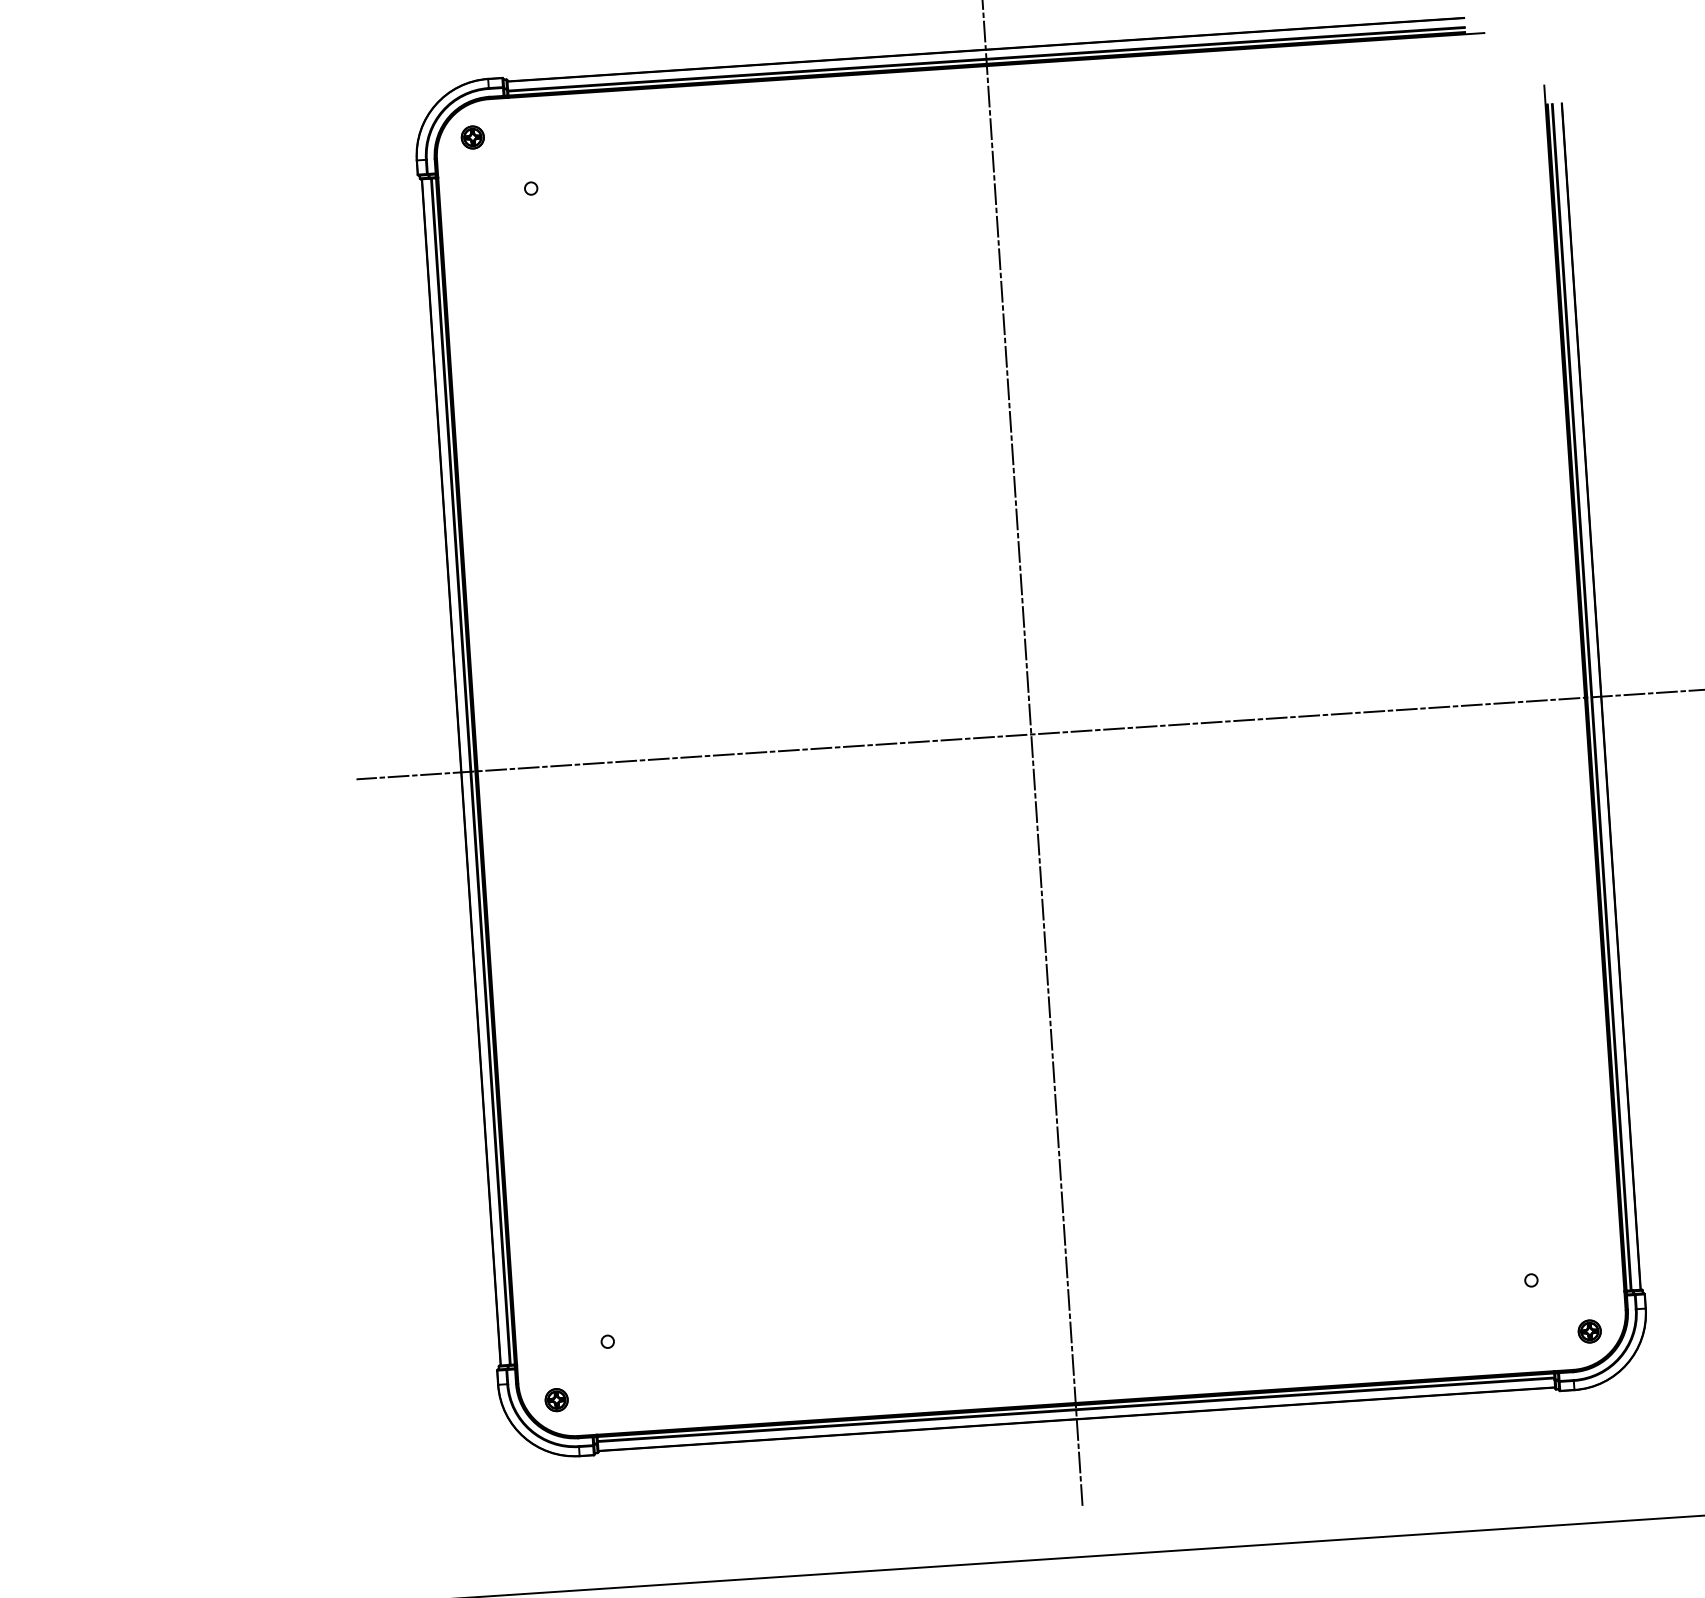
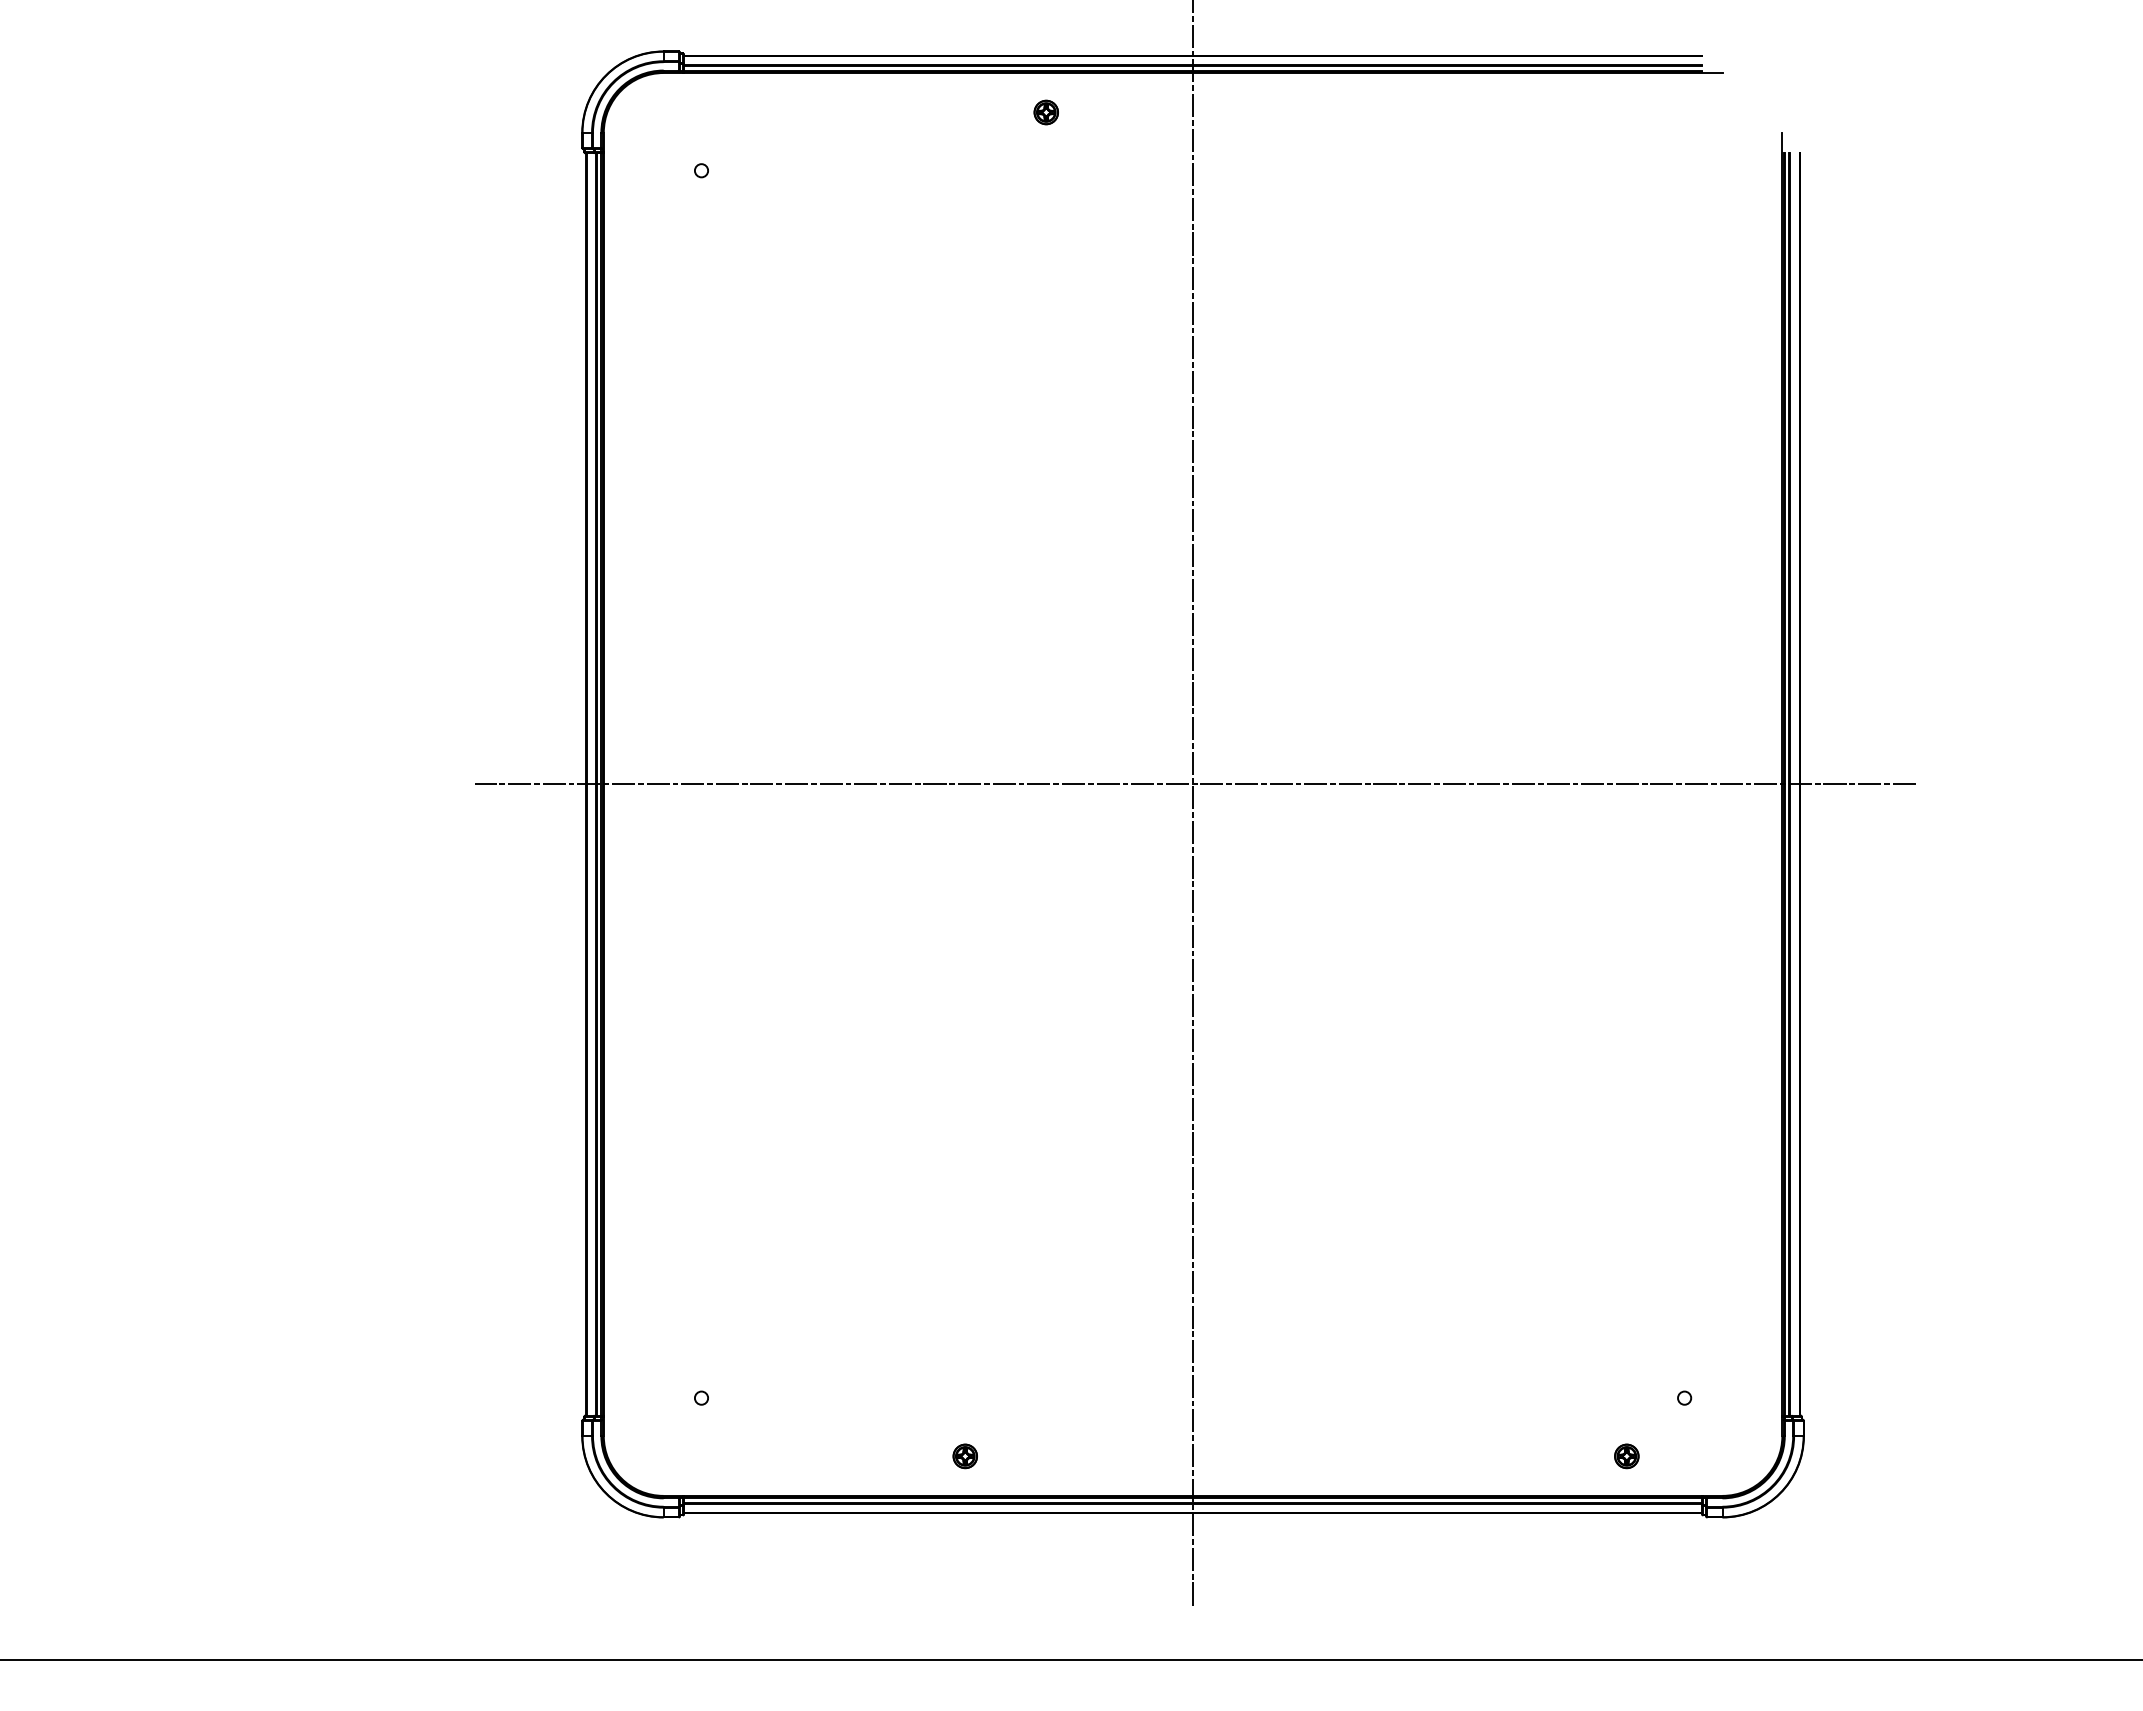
part: (472, 137) -> (1045, 112), moved
part: (1589, 1331) -> (1626, 1456), moved
part: (555, 1400) -> (964, 1456), moved

